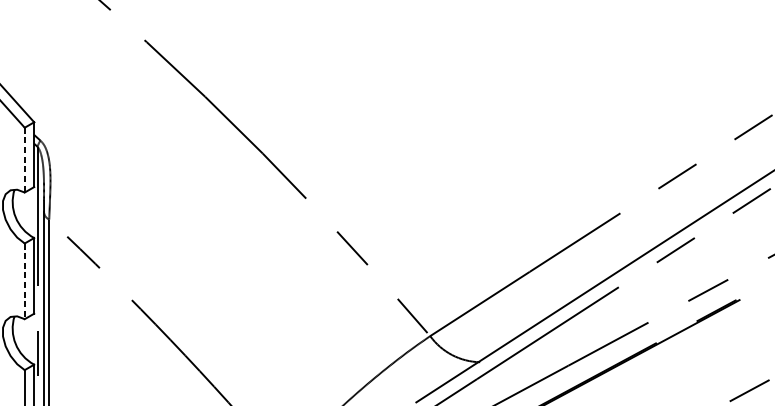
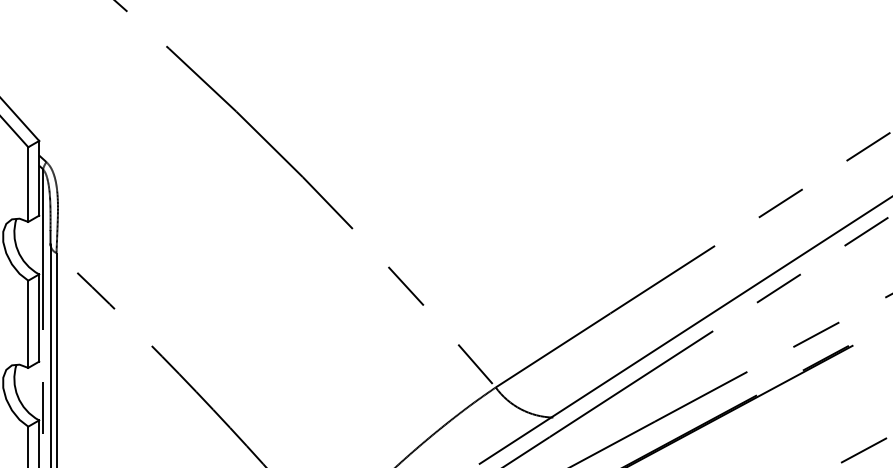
line: (24, 160) -> (28, 185), dashed -> solid
line: (24, 281) -> (28, 324), dashed -> solid

